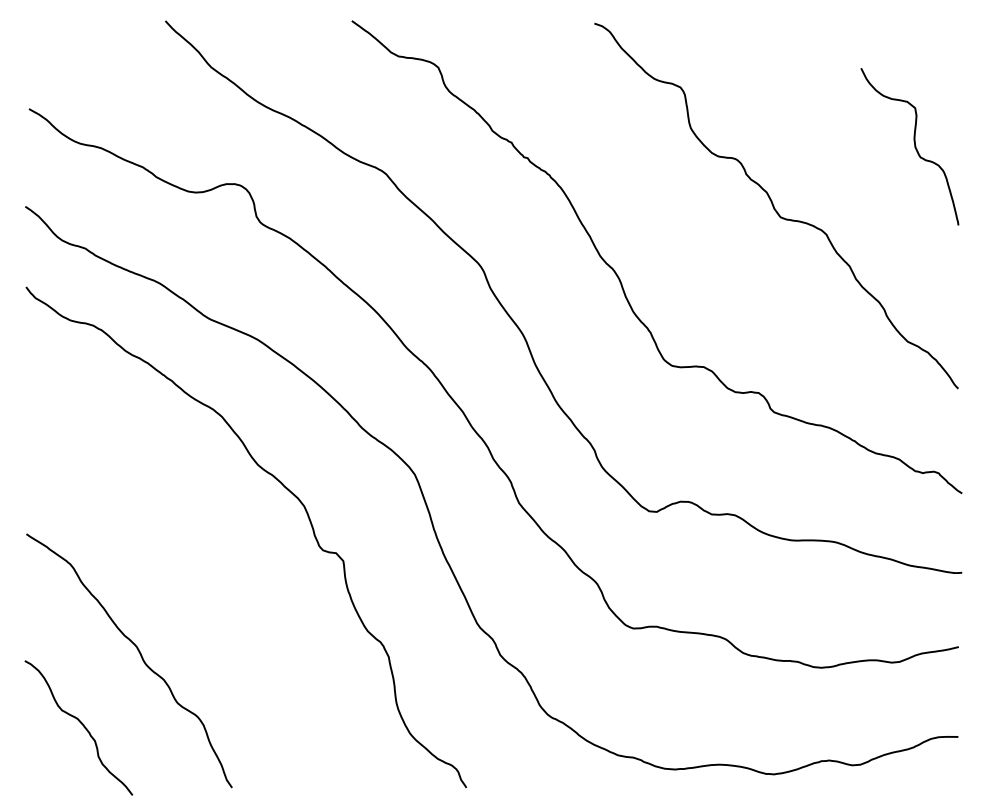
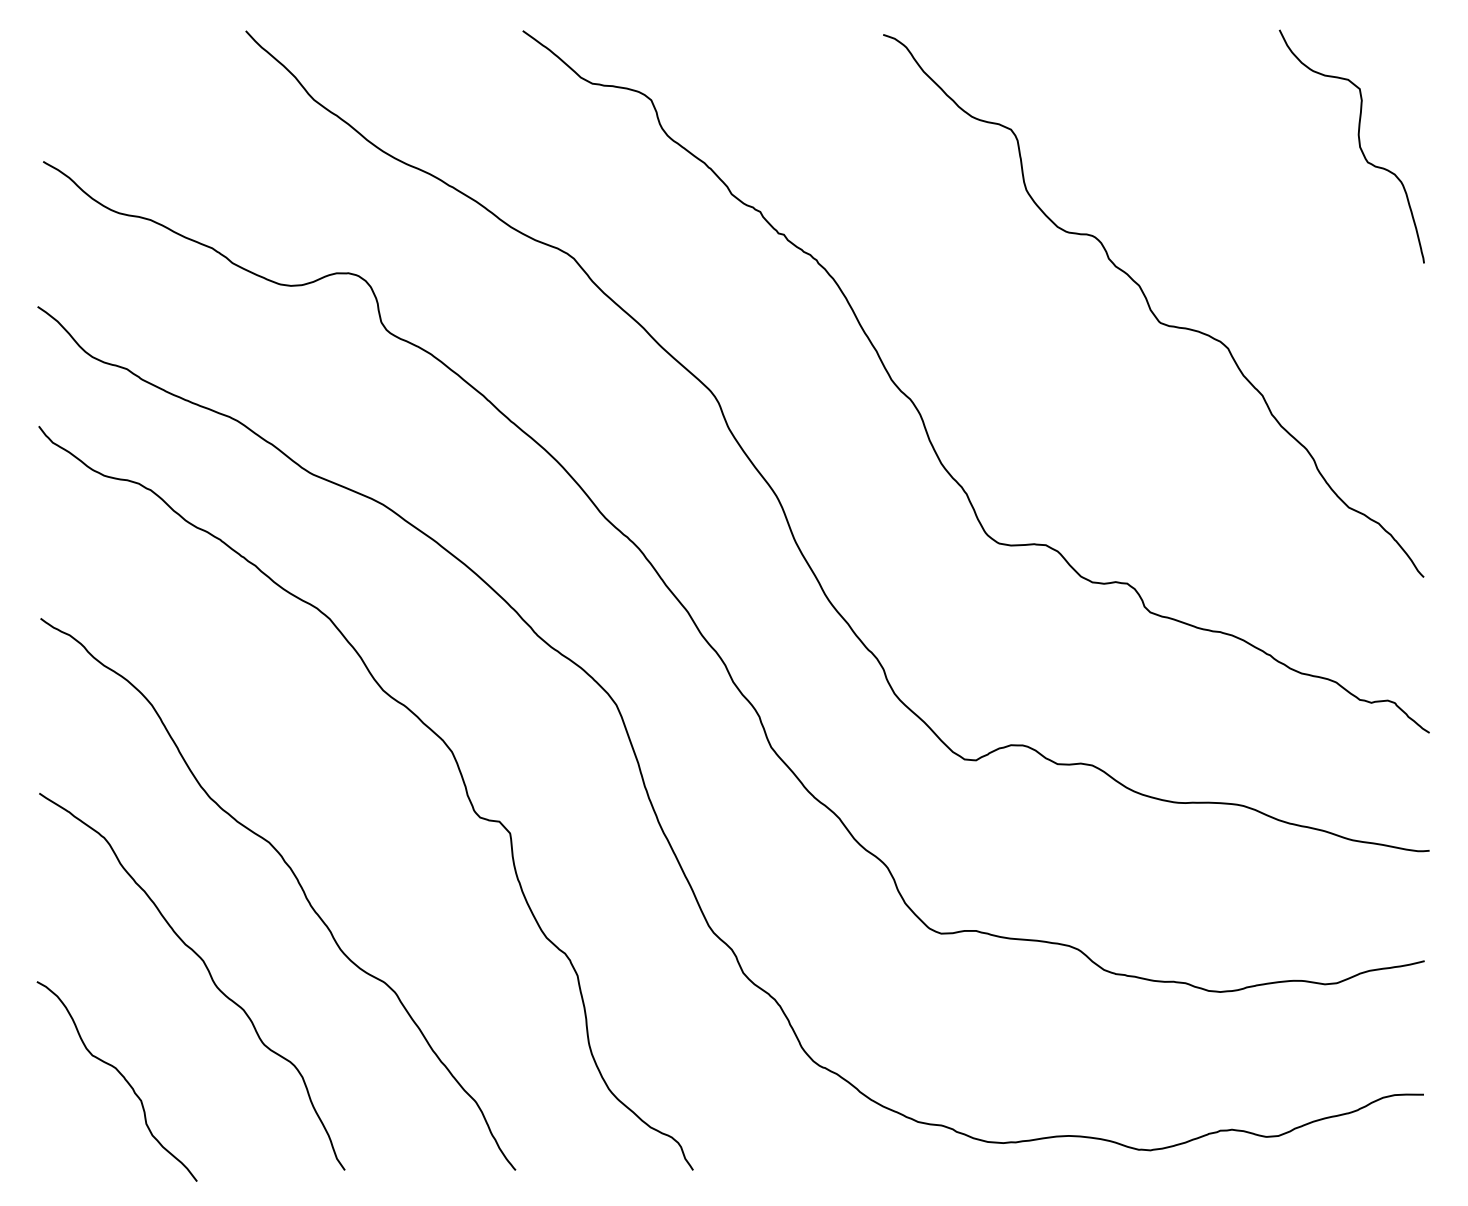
curve: (914, 146) -> (1358, 146), moved
curve: (200, 595) -> (297, 884), added

